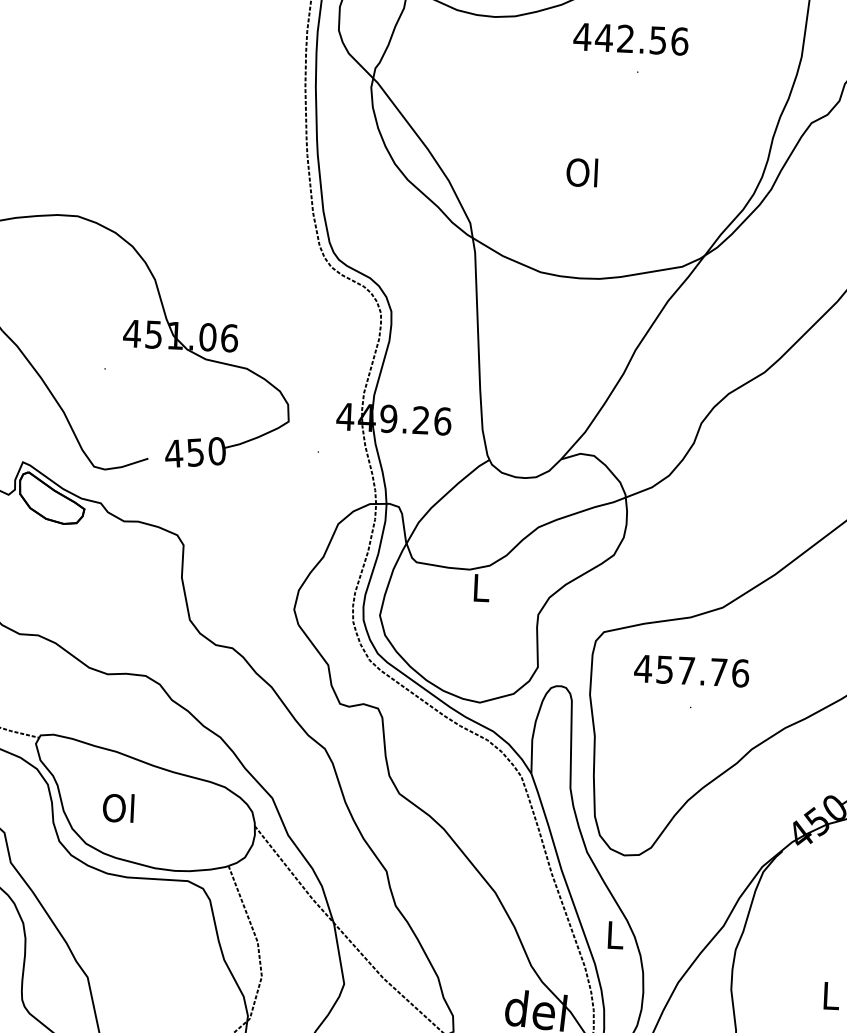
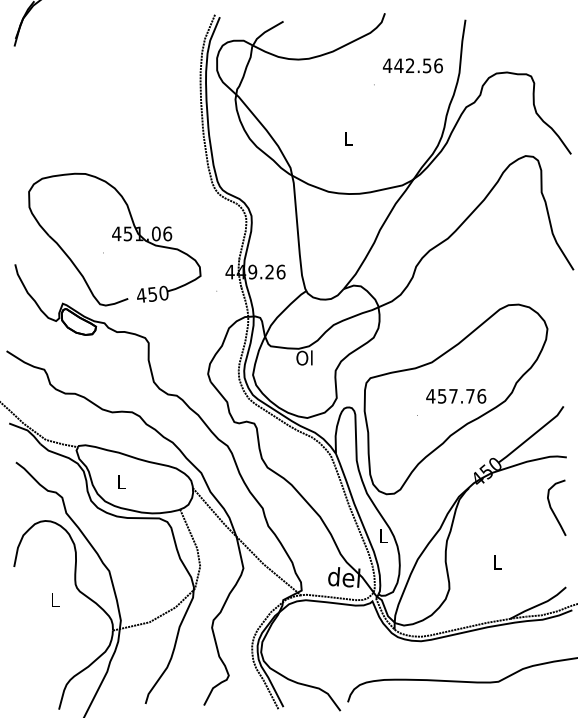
text: (630, 38) -> (412, 65), moved
text: (581, 172) -> (347, 138), Ol -> L
text: (479, 586) -> (304, 357), L -> Ol
text: (692, 671) -> (456, 396), moved
text: (119, 807) -> (121, 481), Ol -> L

